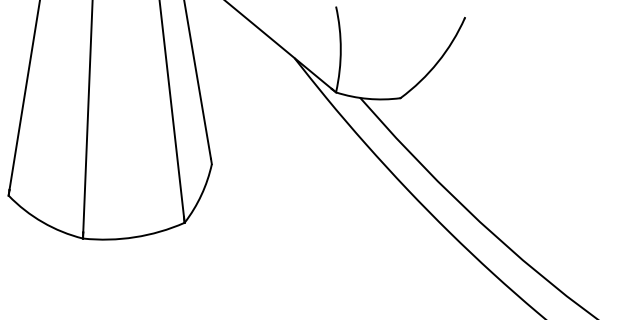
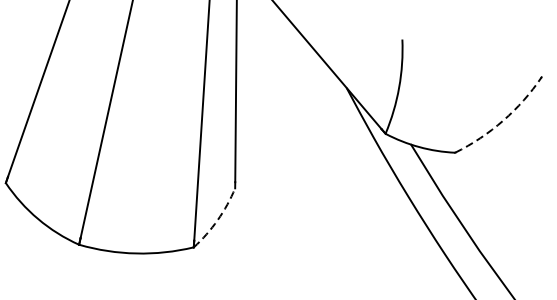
arc: (437, 62) -> (502, 120), solid -> dashed
arc: (201, 195) -> (217, 220), solid -> dashed

